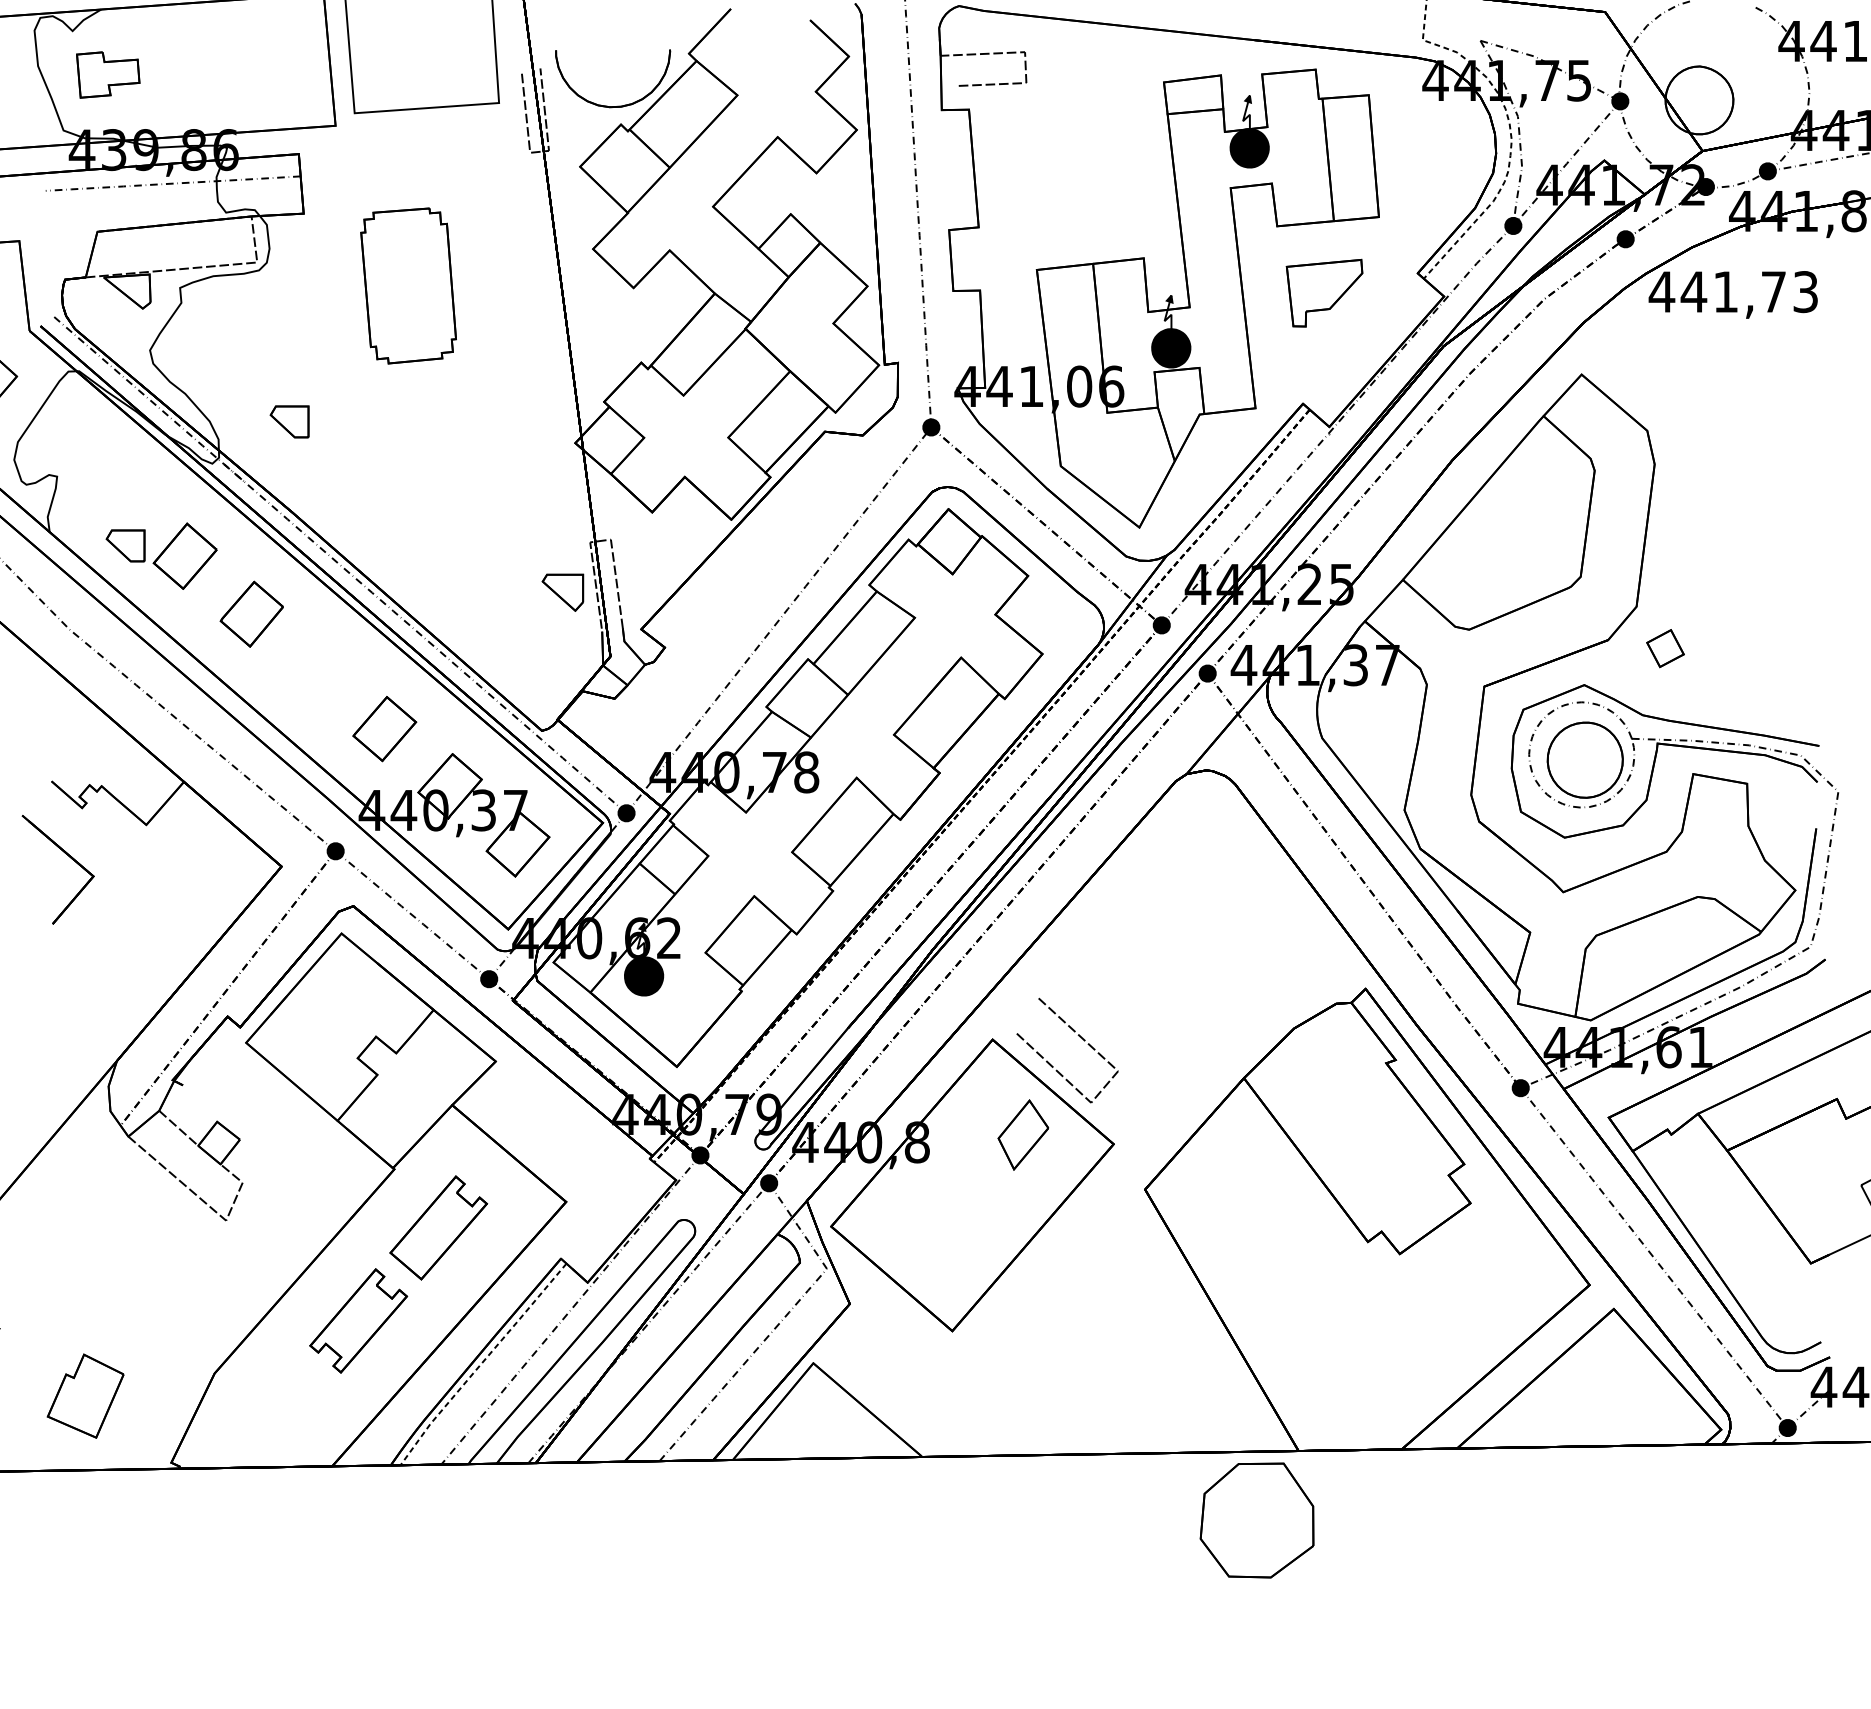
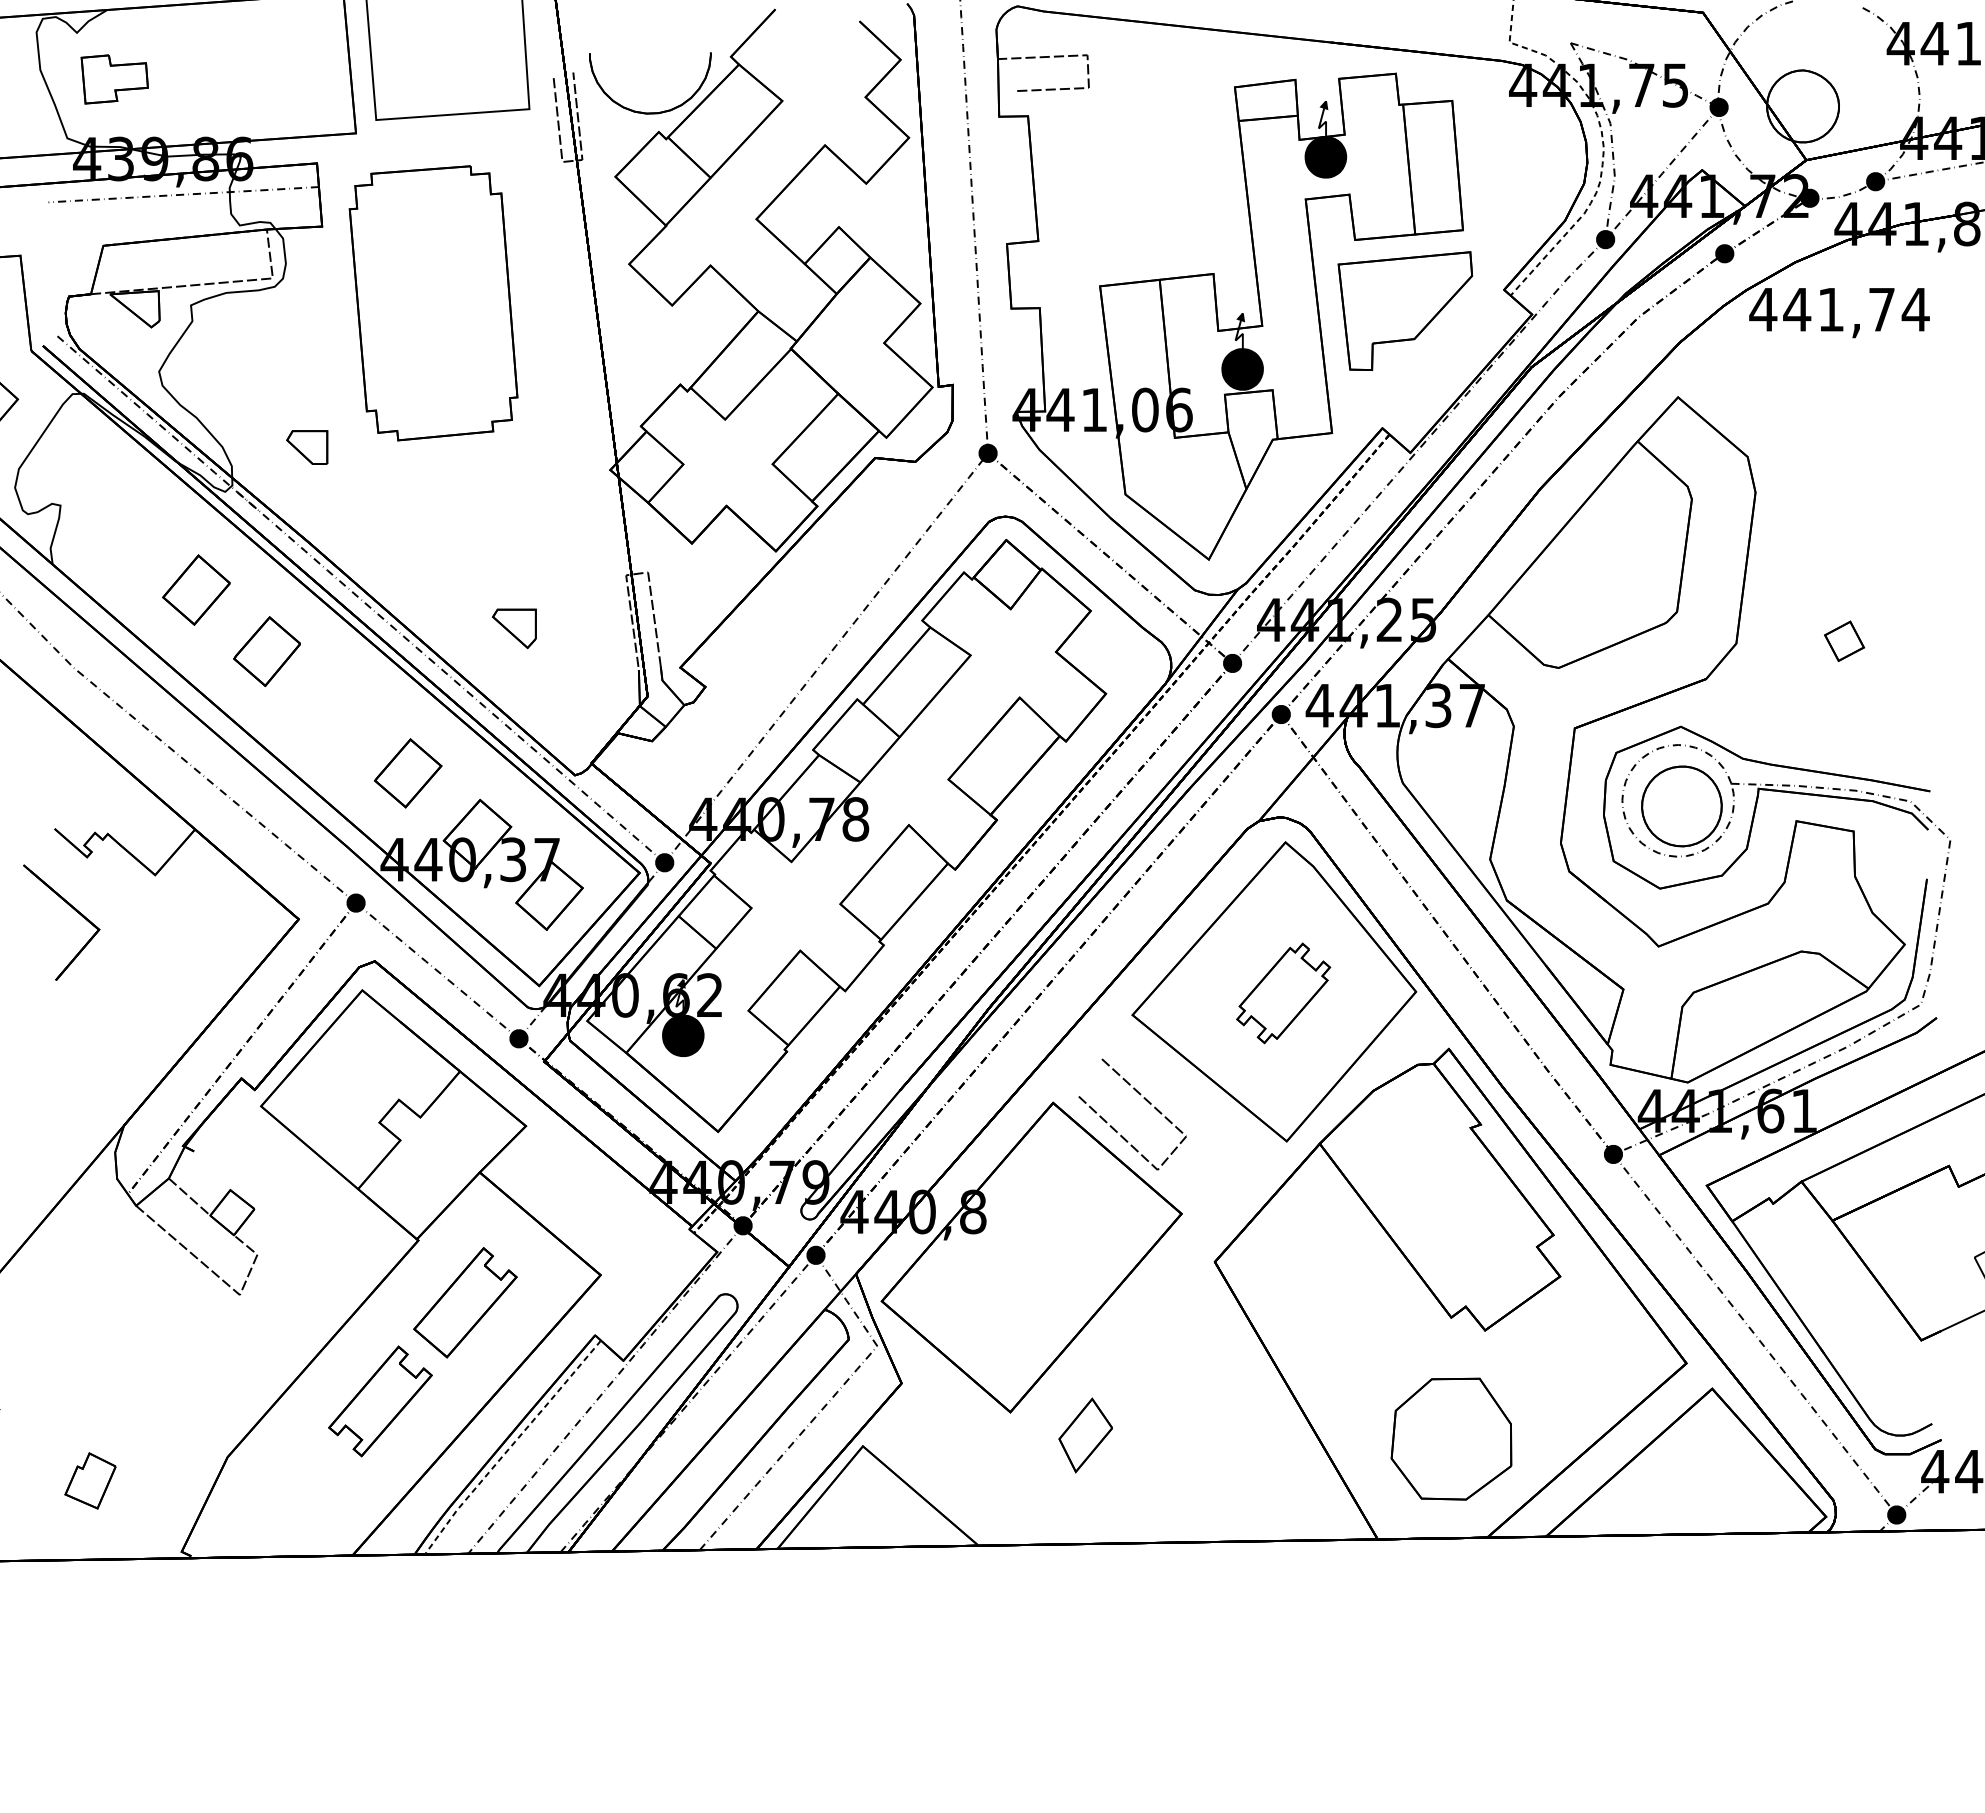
part: (408, 285) -> (433, 302), size x1.67
part: (1324, 292) -> (1405, 310), size x1.67
text: (1805, 292) -> (1915, 310), 441,73 -> 441,74
part: (125, 545) -> (133, 578), removed
part: (562, 592) -> (513, 628), moved
part: (1665, 648) -> (1844, 641), moved
part: (1200, 934) -> (1273, 991), added
part: (1022, 1134) -> (1084, 1434), moved
part: (84, 1395) -> (89, 1480), size x0.62
part: (1256, 1520) -> (1450, 1439), moved

